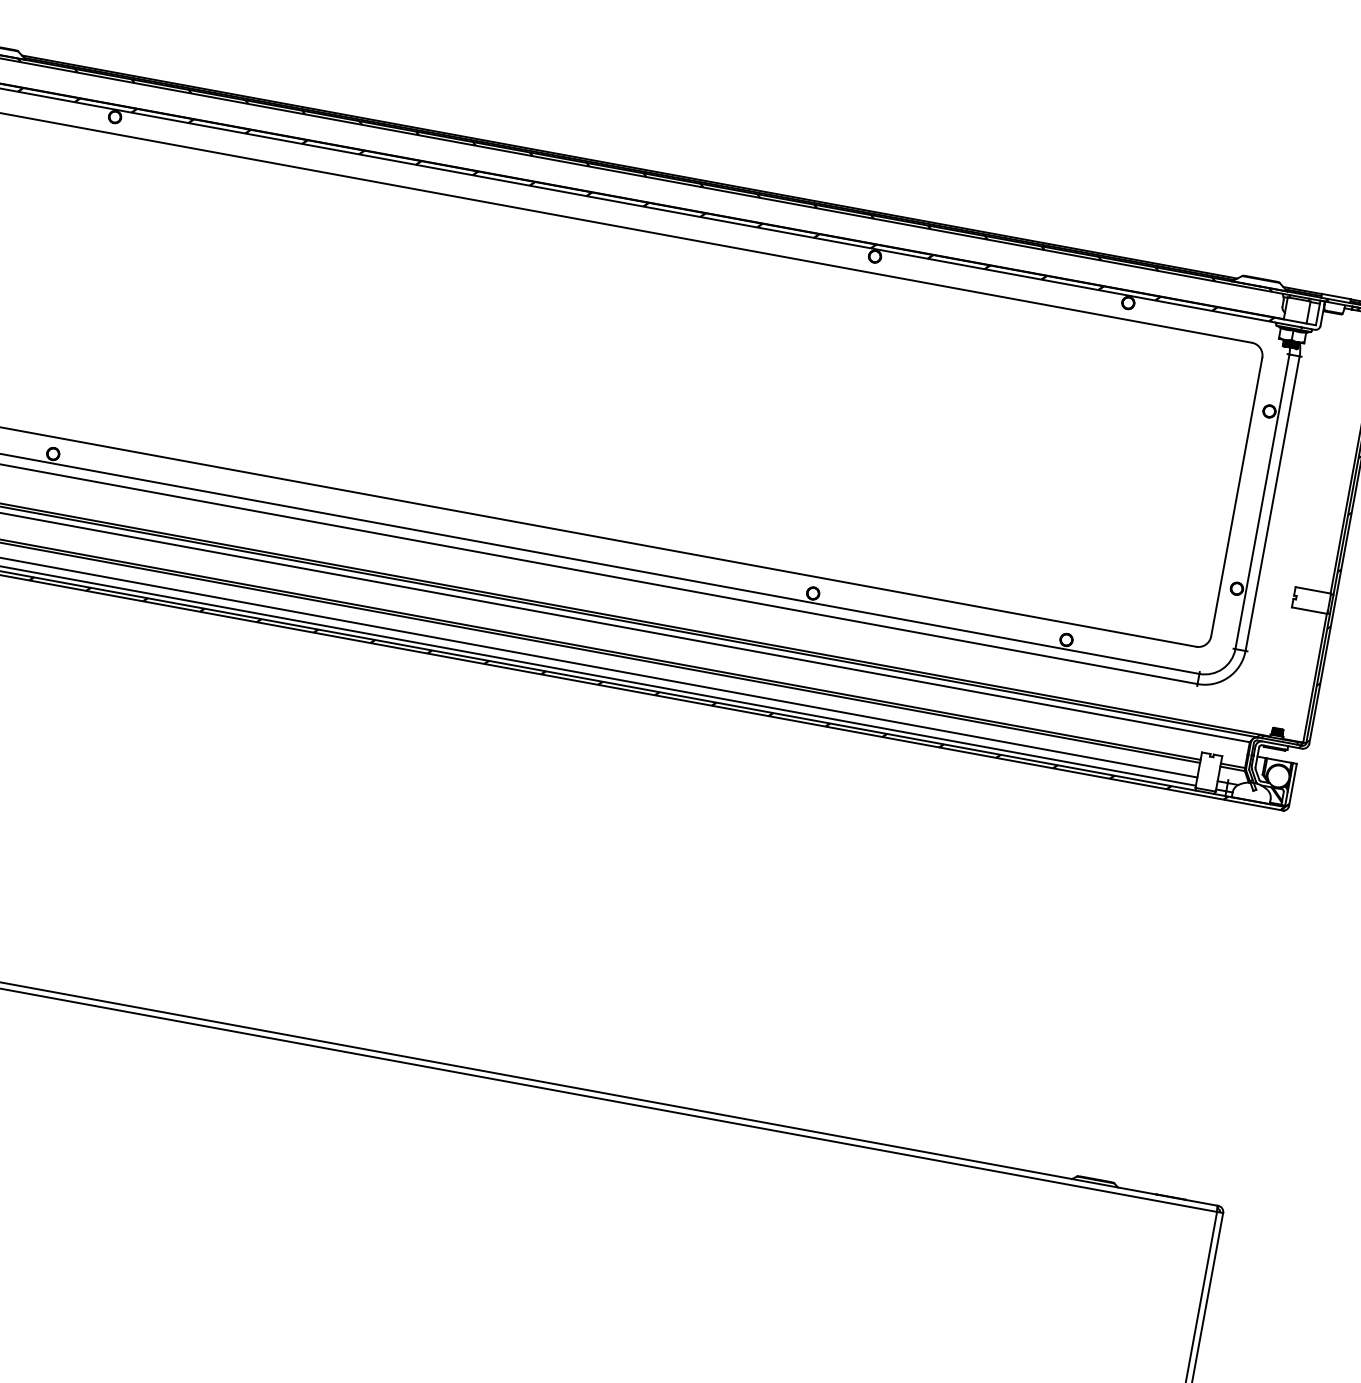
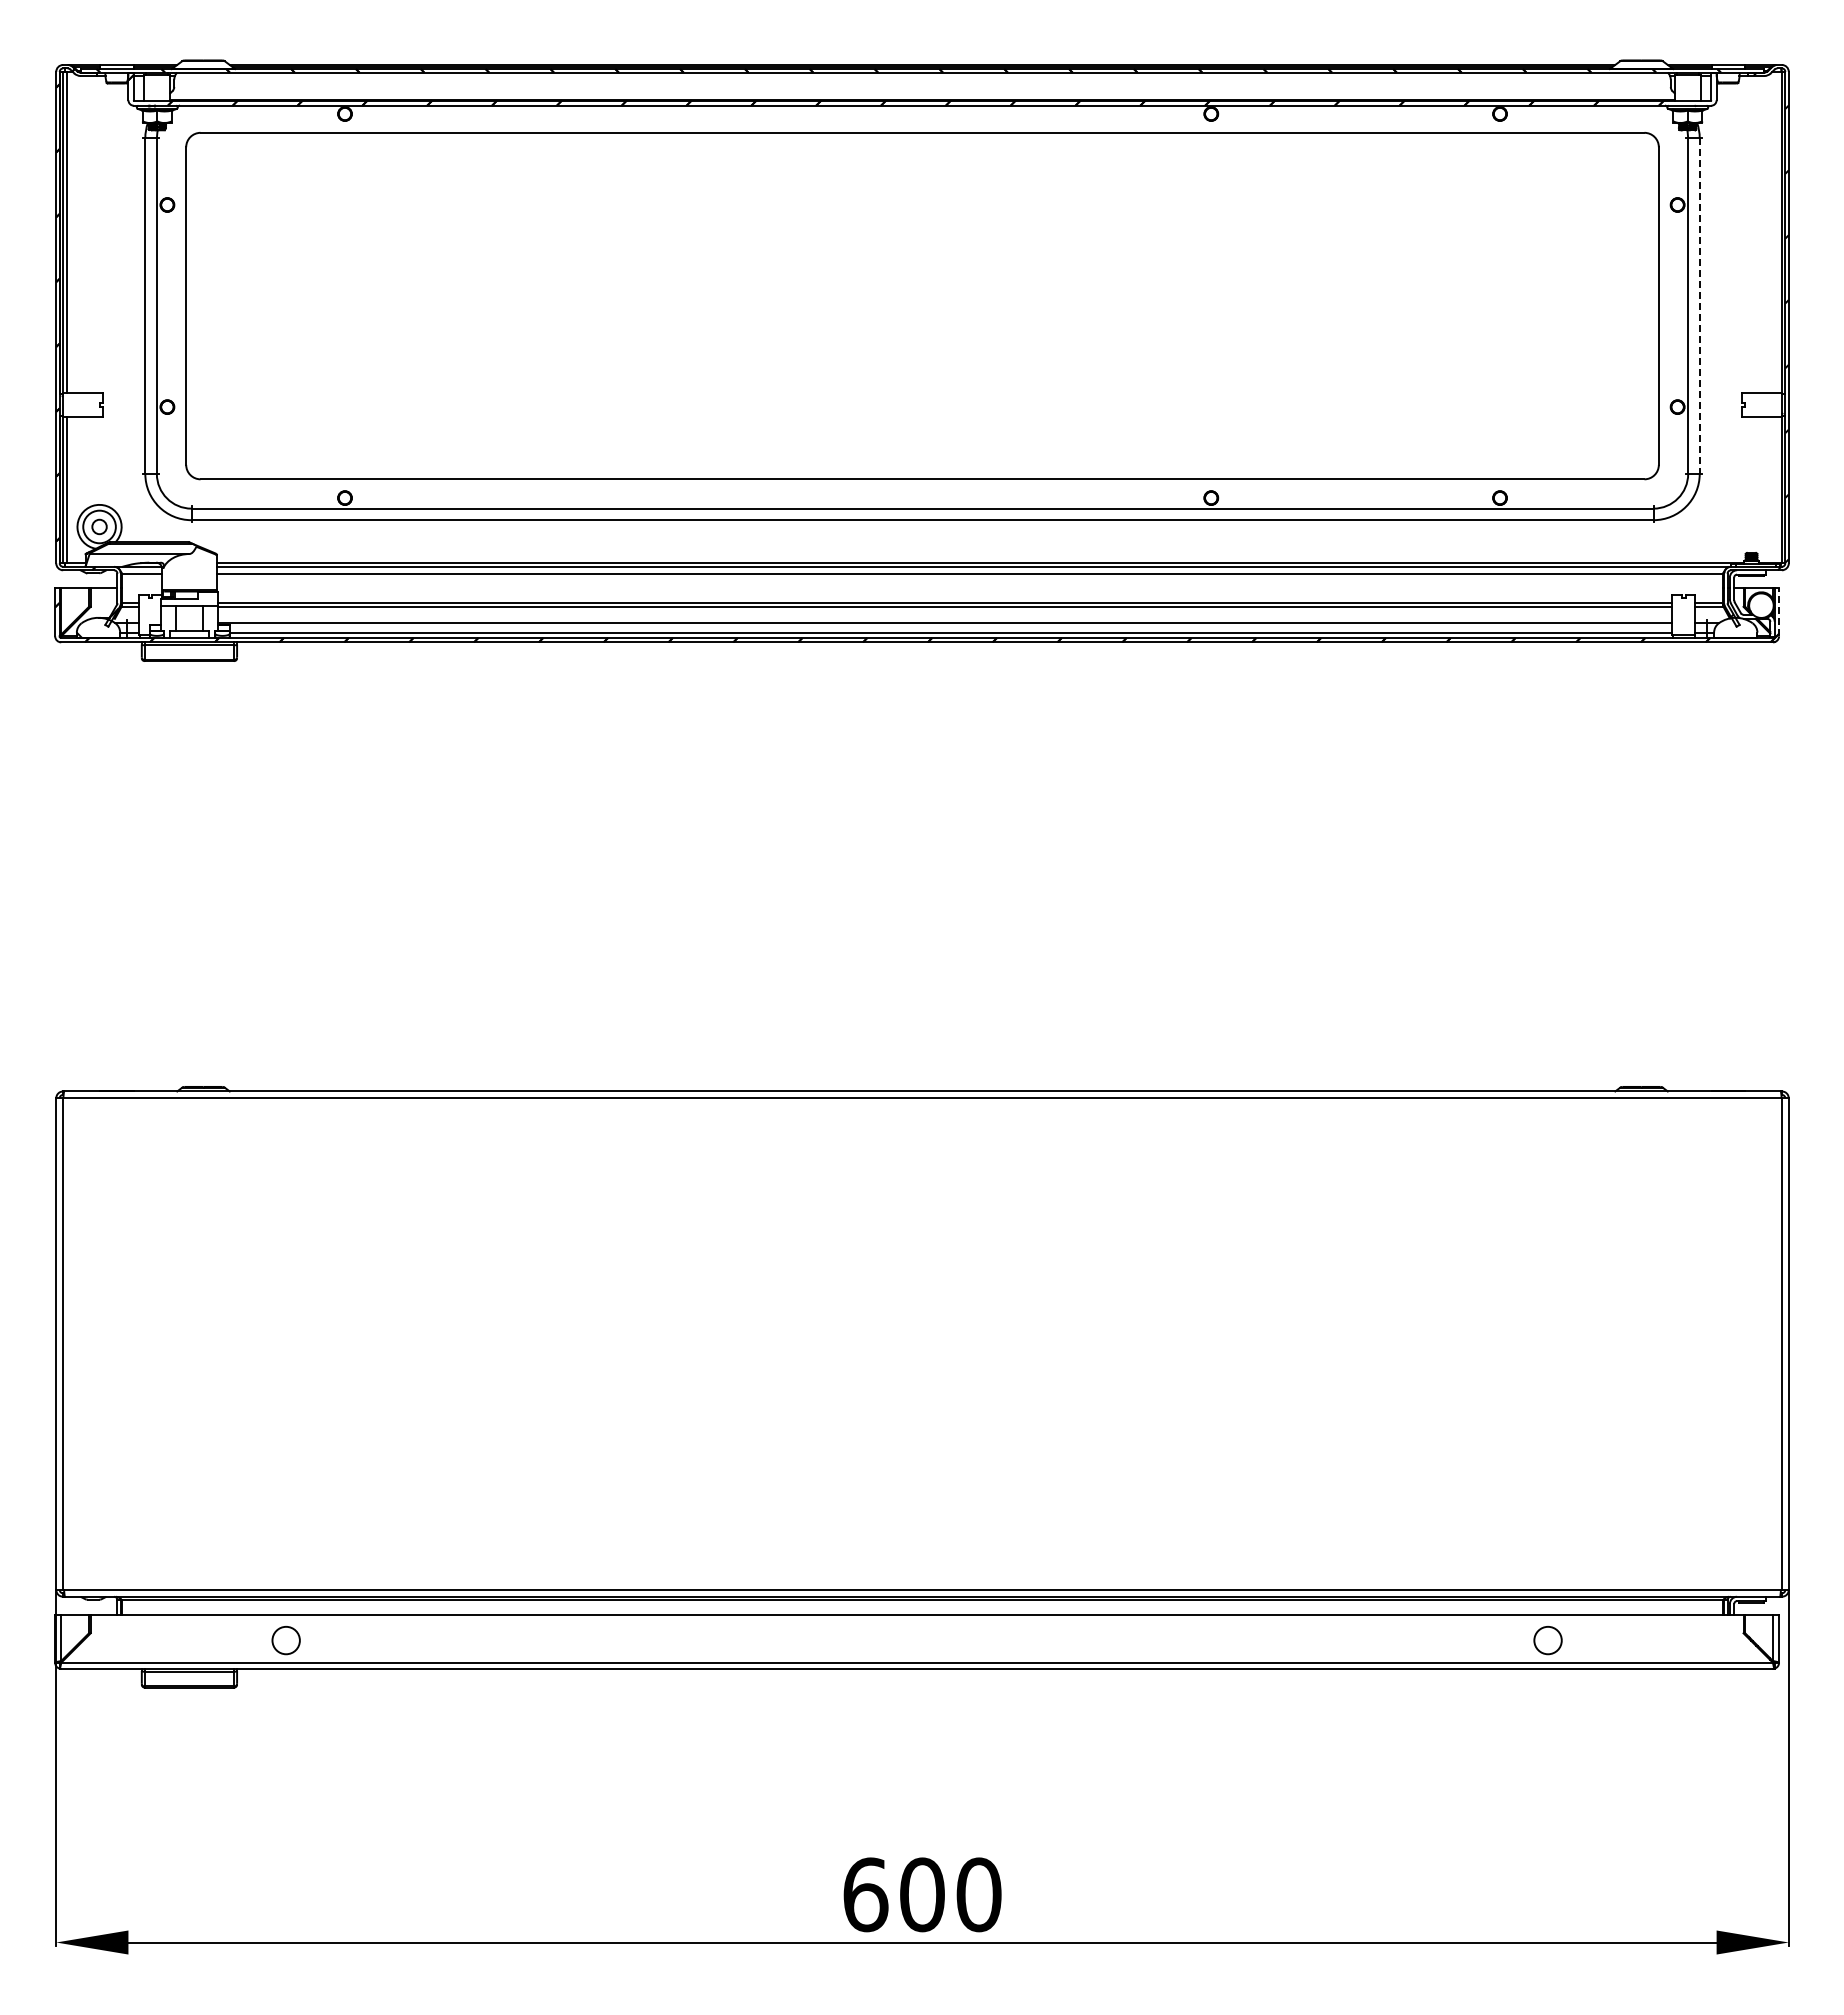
line: (1272, 504) -> (1699, 306), solid -> dashed
line: (1293, 784) -> (1779, 611), solid -> dashed

